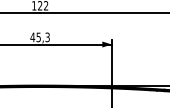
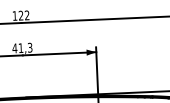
text: (38, 37) -> (20, 48), 45,3 -> 41,3

